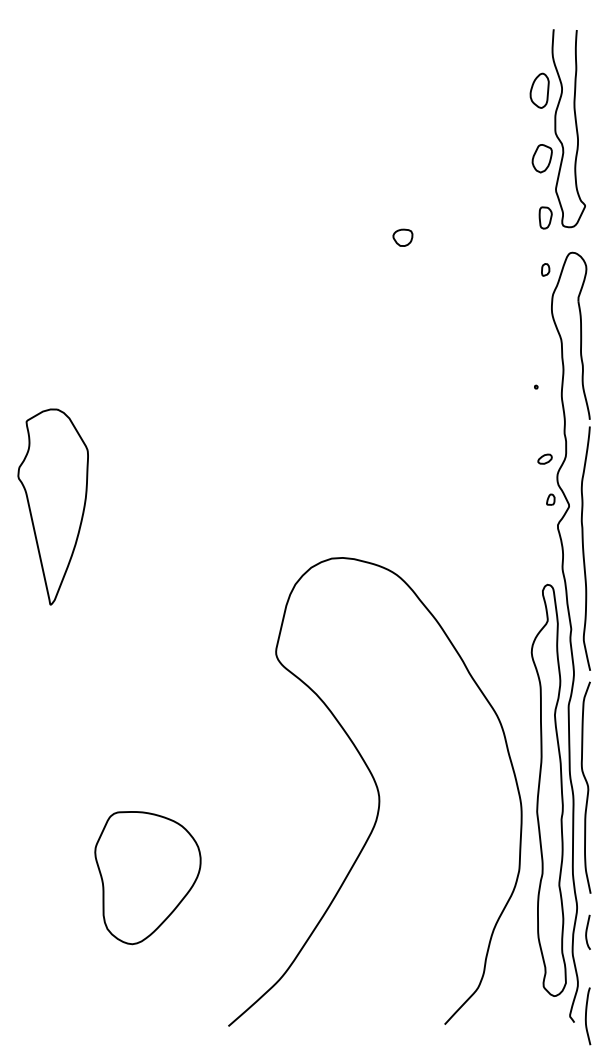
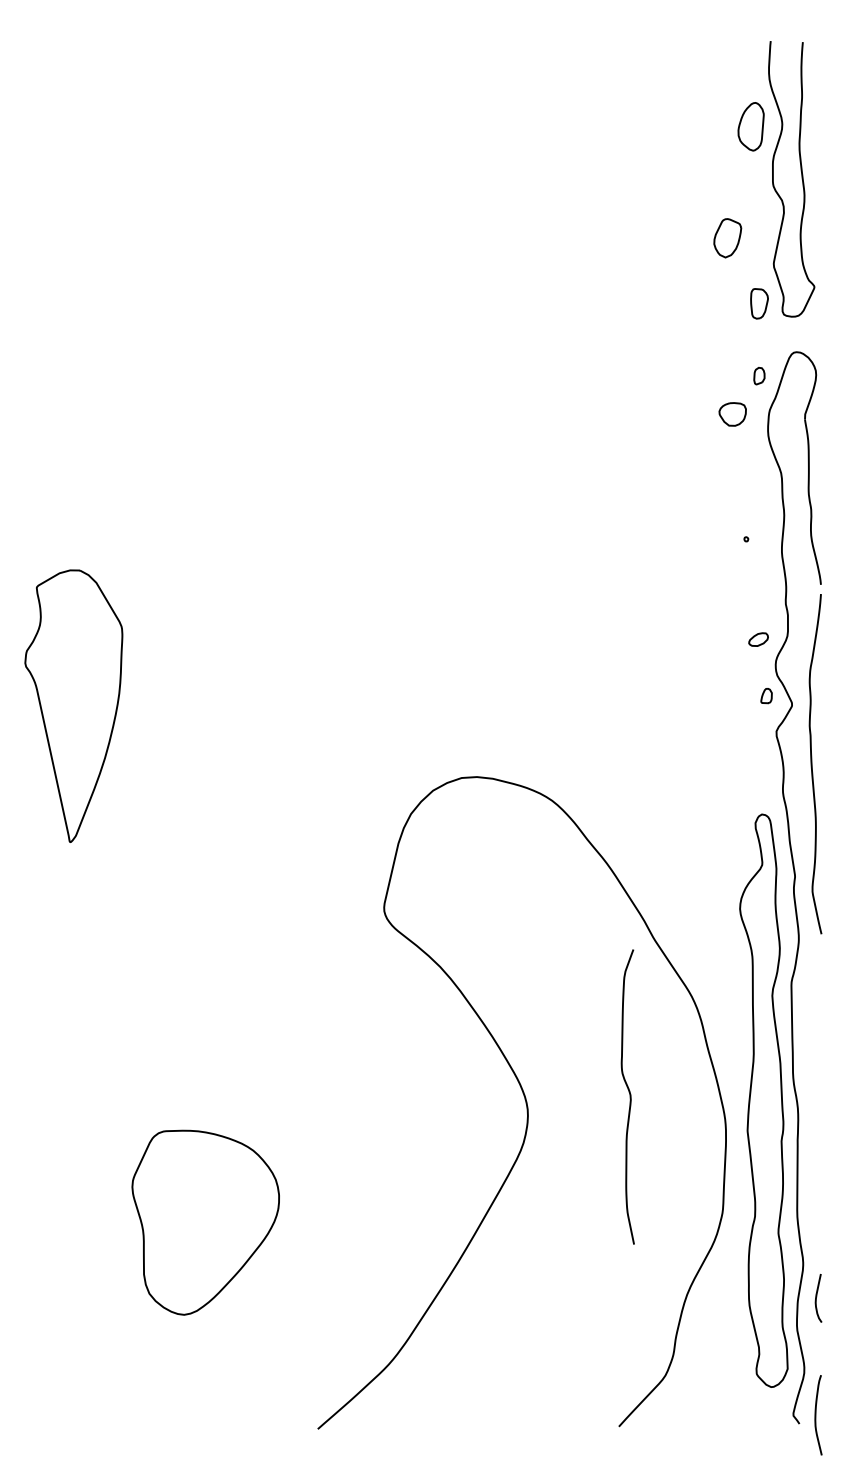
part: (542, 158) -> (727, 238), moved
part: (402, 237) -> (732, 414), moved
curve: (587, 787) -> (629, 1096), moved

